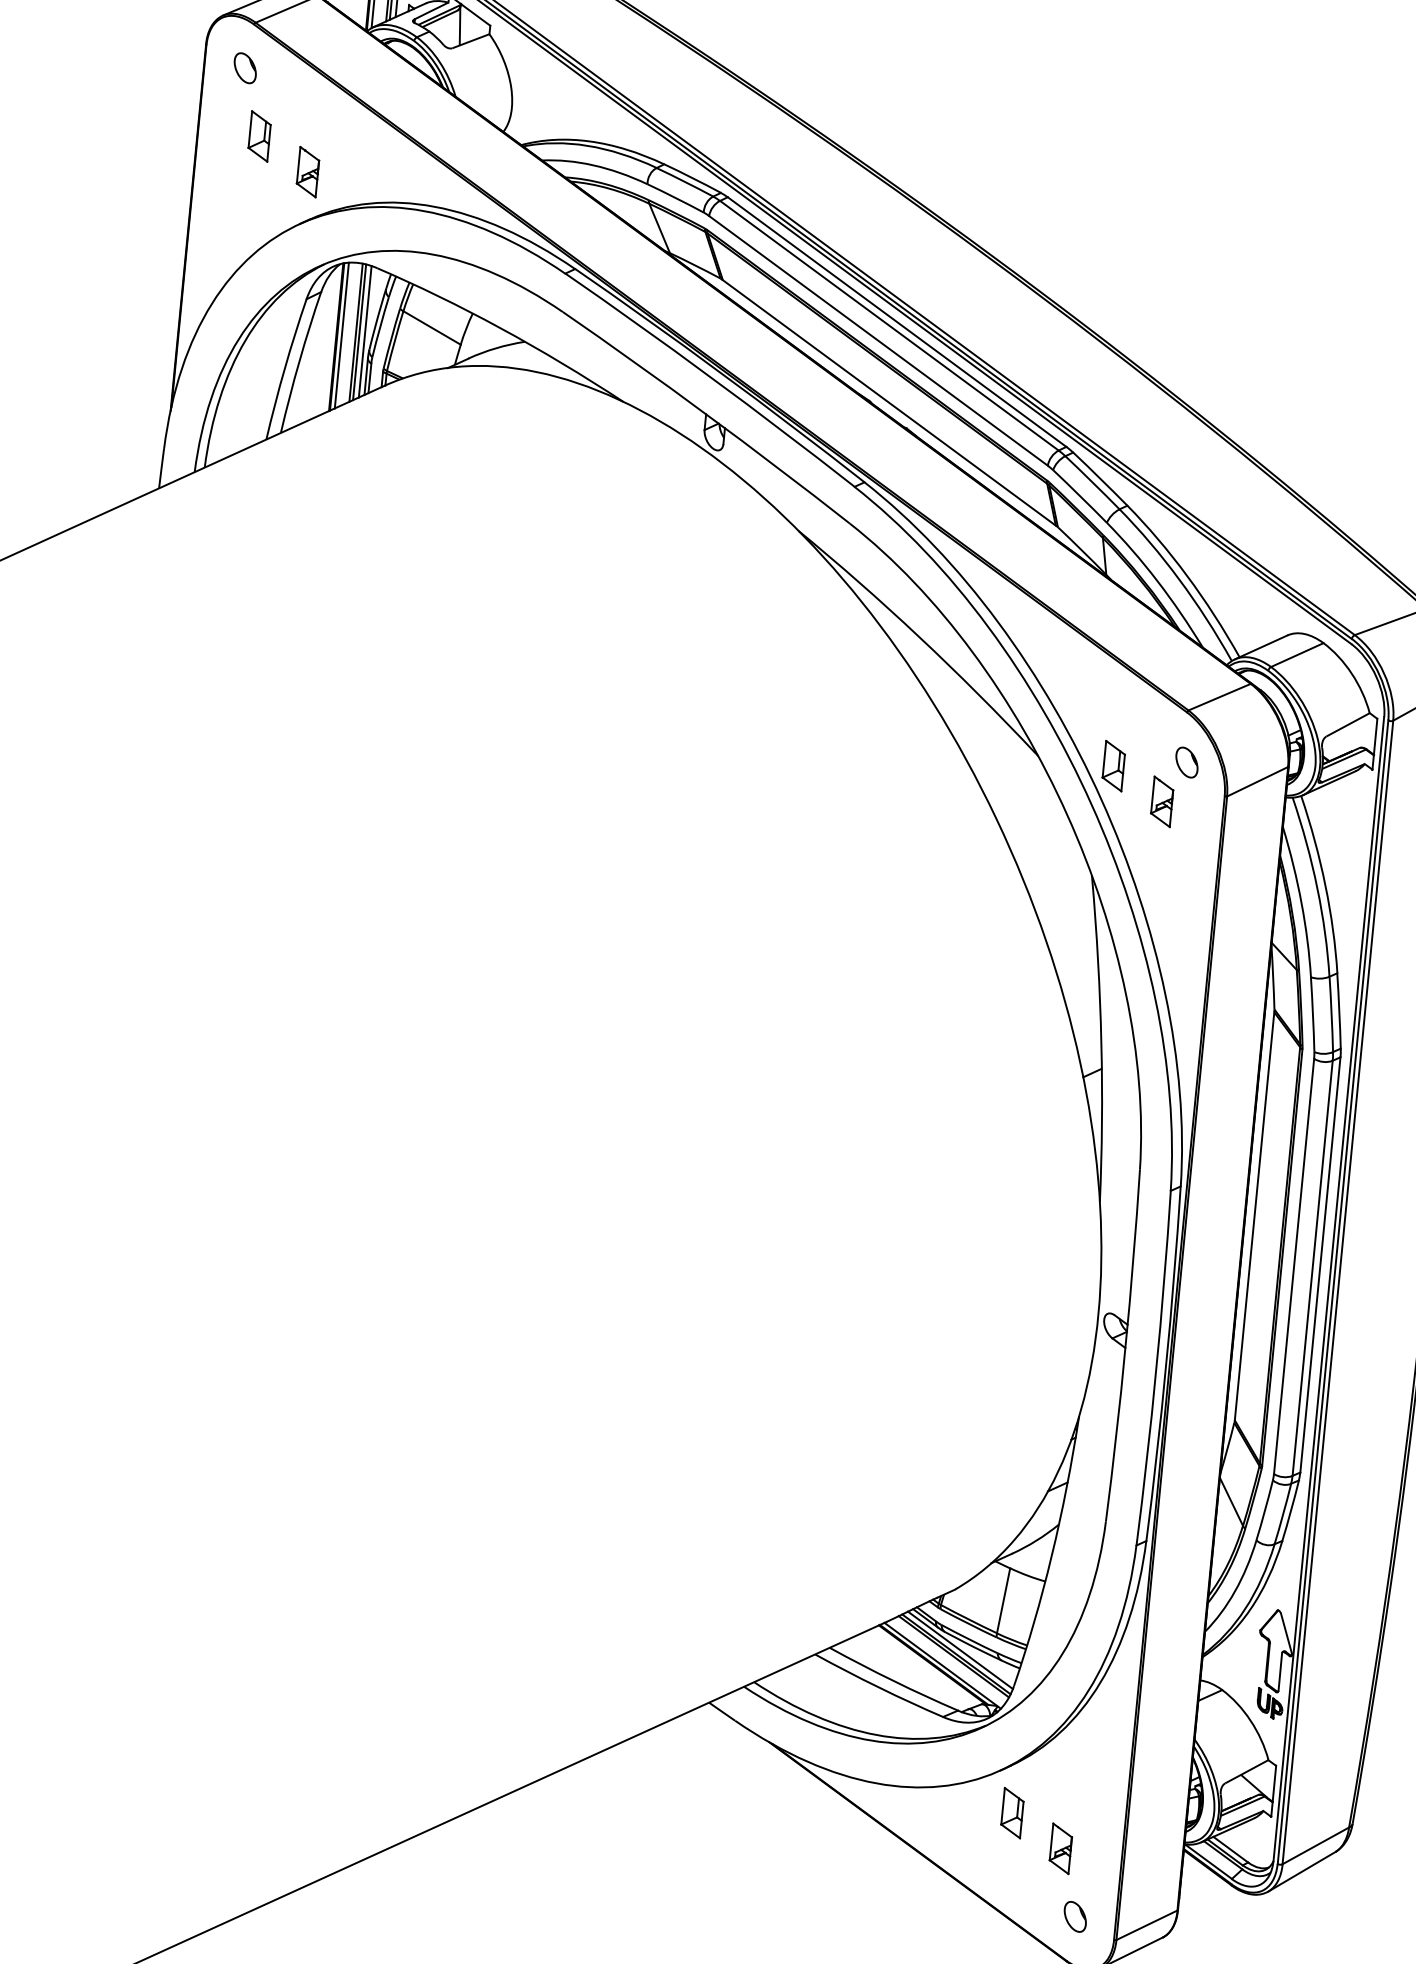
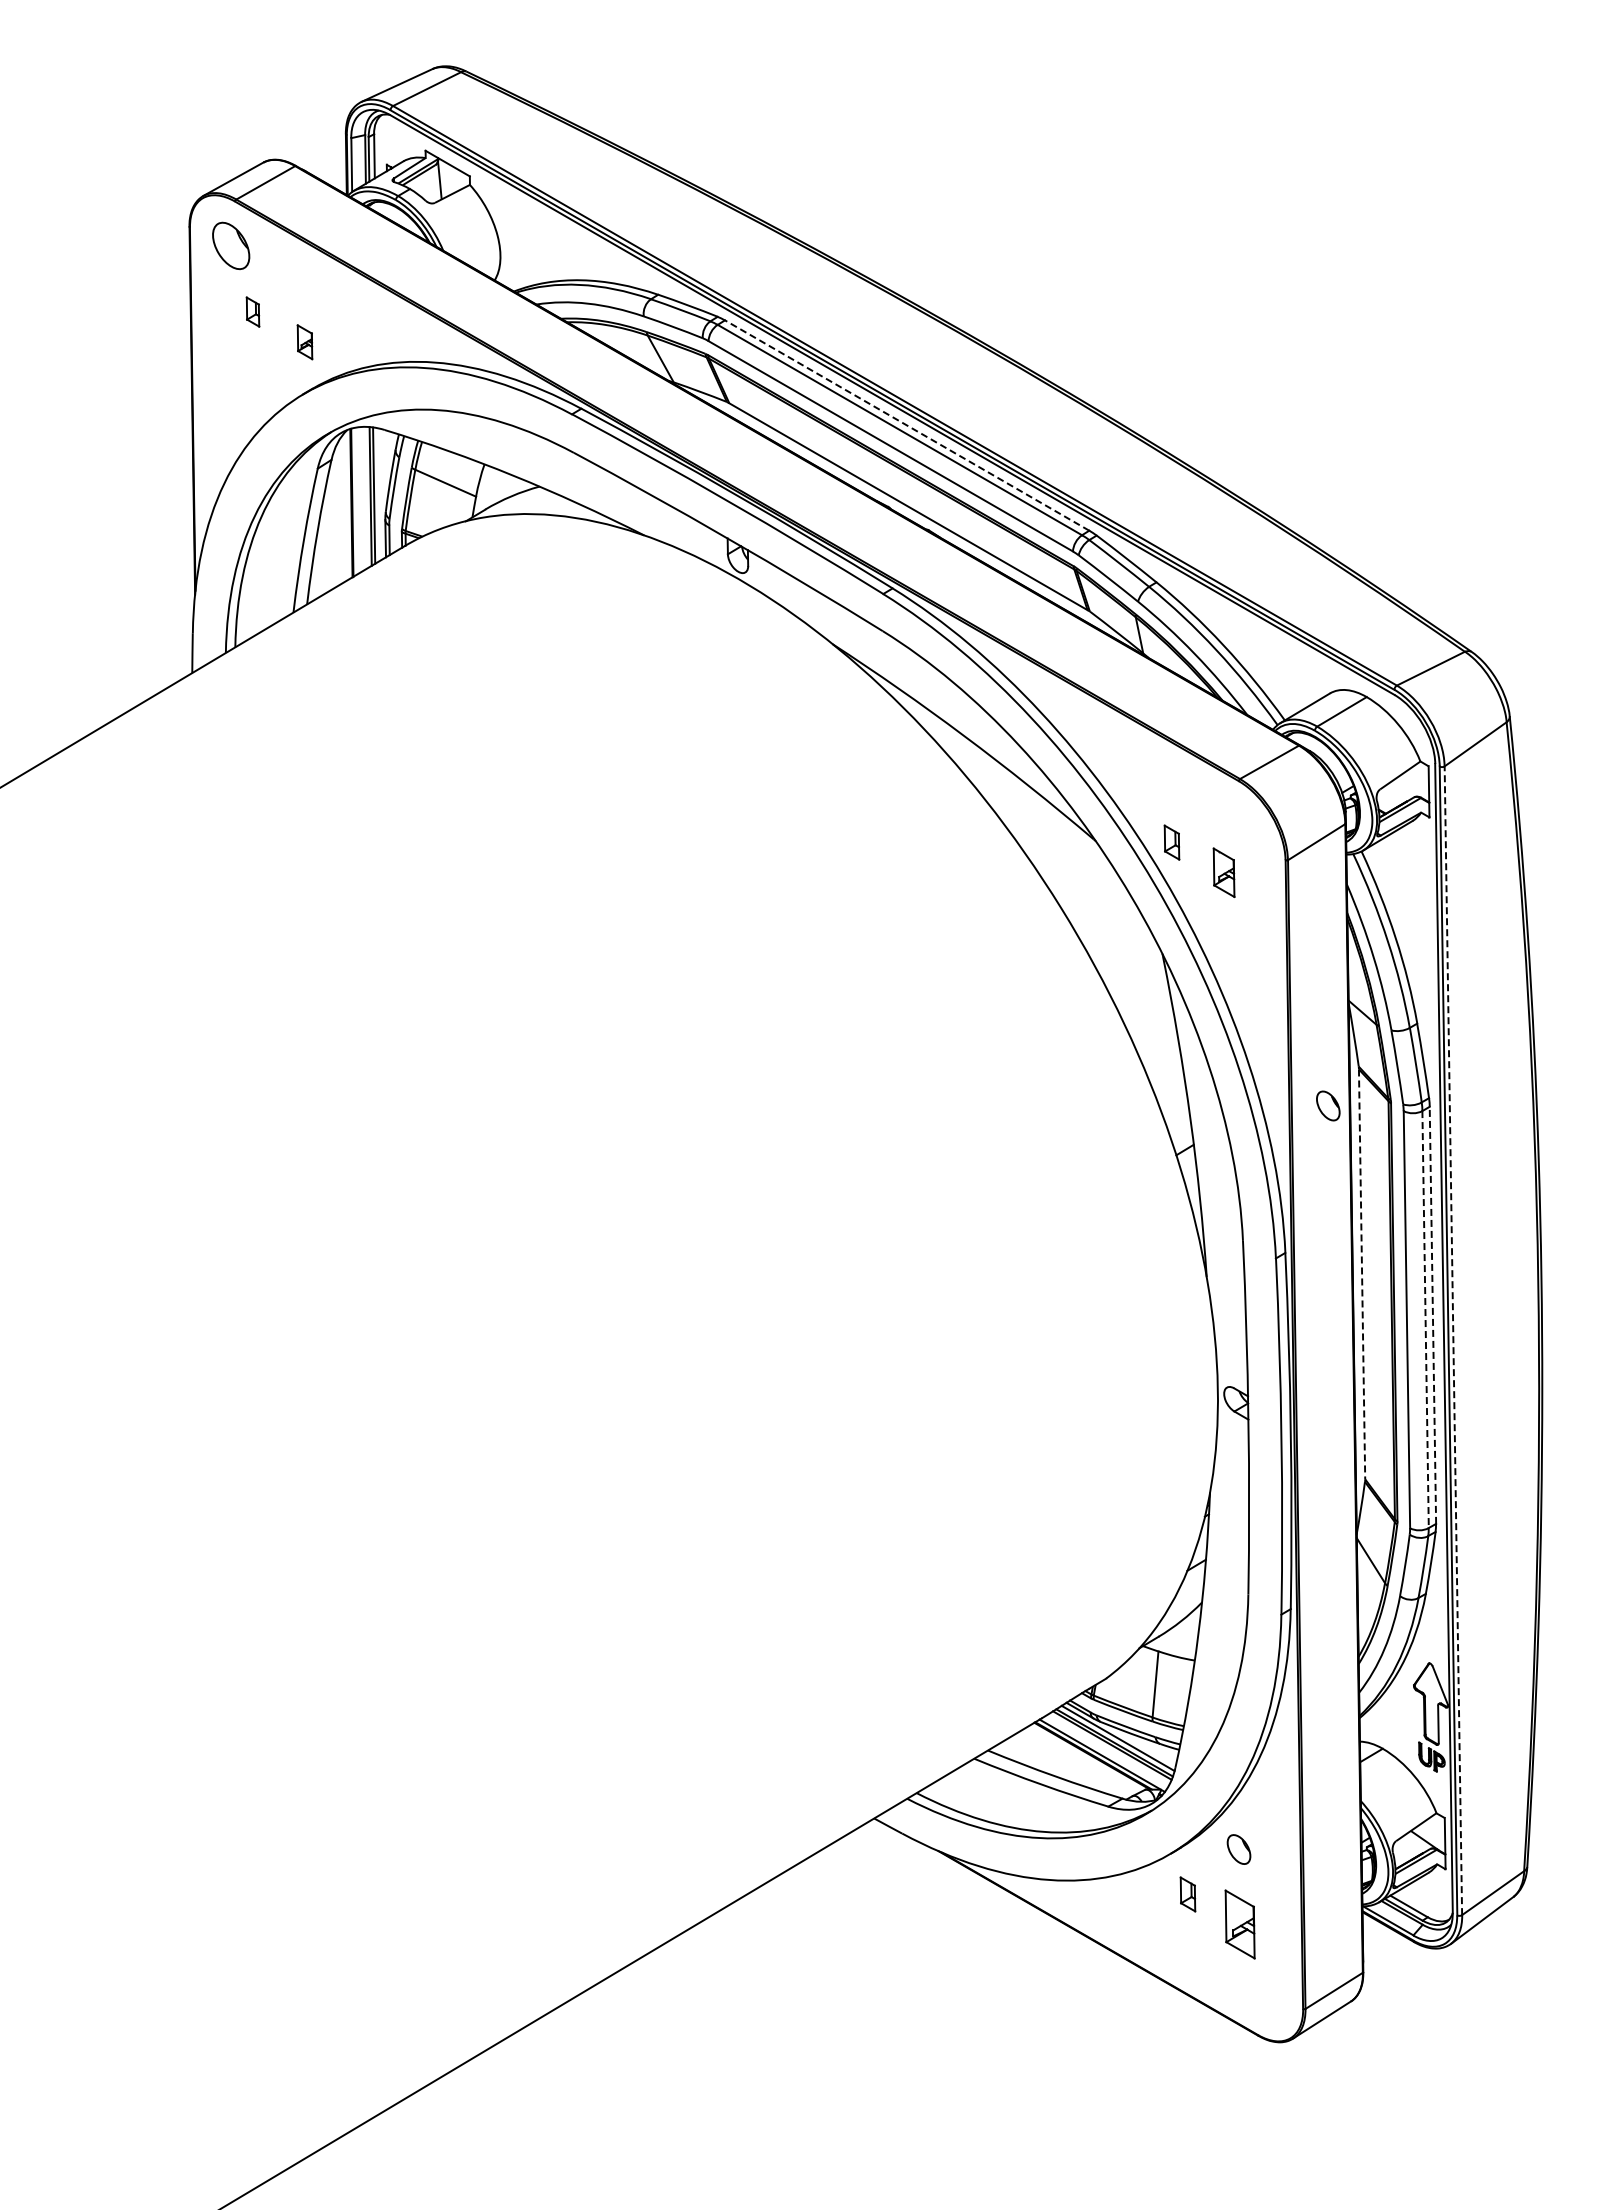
part: (244, 67) -> (230, 245), size x1.6
part: (259, 135) -> (252, 311), size x0.6
part: (307, 172) -> (304, 342), size x0.7
line: (896, 321) -> (906, 425), solid -> dashed
line: (365, 331) -> (379, 494), removed
line: (341, 335) -> (356, 500), removed
part: (1187, 762) -> (1328, 1105), moved
part: (1113, 765) -> (1171, 842), size x0.7
line: (1254, 1216) -> (1362, 1274), solid -> dashed
line: (1319, 1265) -> (1432, 1315), solid -> dashed
line: (1312, 1268) -> (1425, 1319), solid -> dashed
line: (1338, 1292) -> (1453, 1340), solid -> dashed
part: (1011, 1813) -> (1187, 1894), size x0.7
part: (1060, 1848) -> (1239, 1924), size x1.4
part: (1074, 1916) -> (1238, 1849), moved

